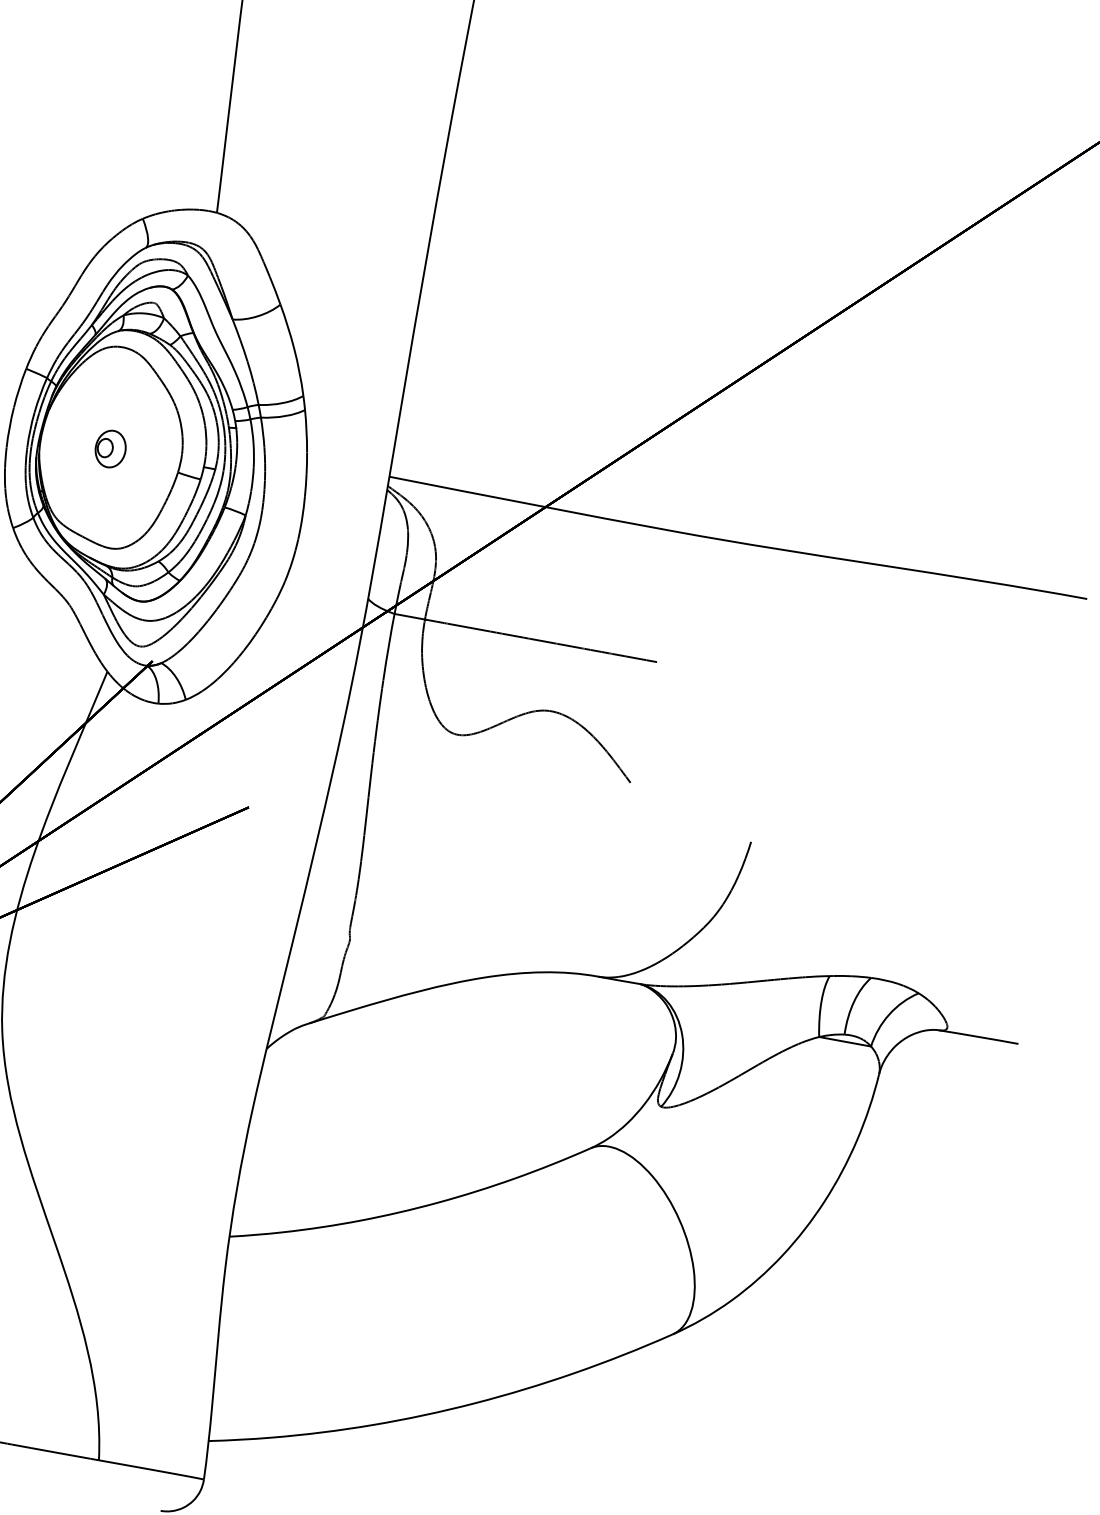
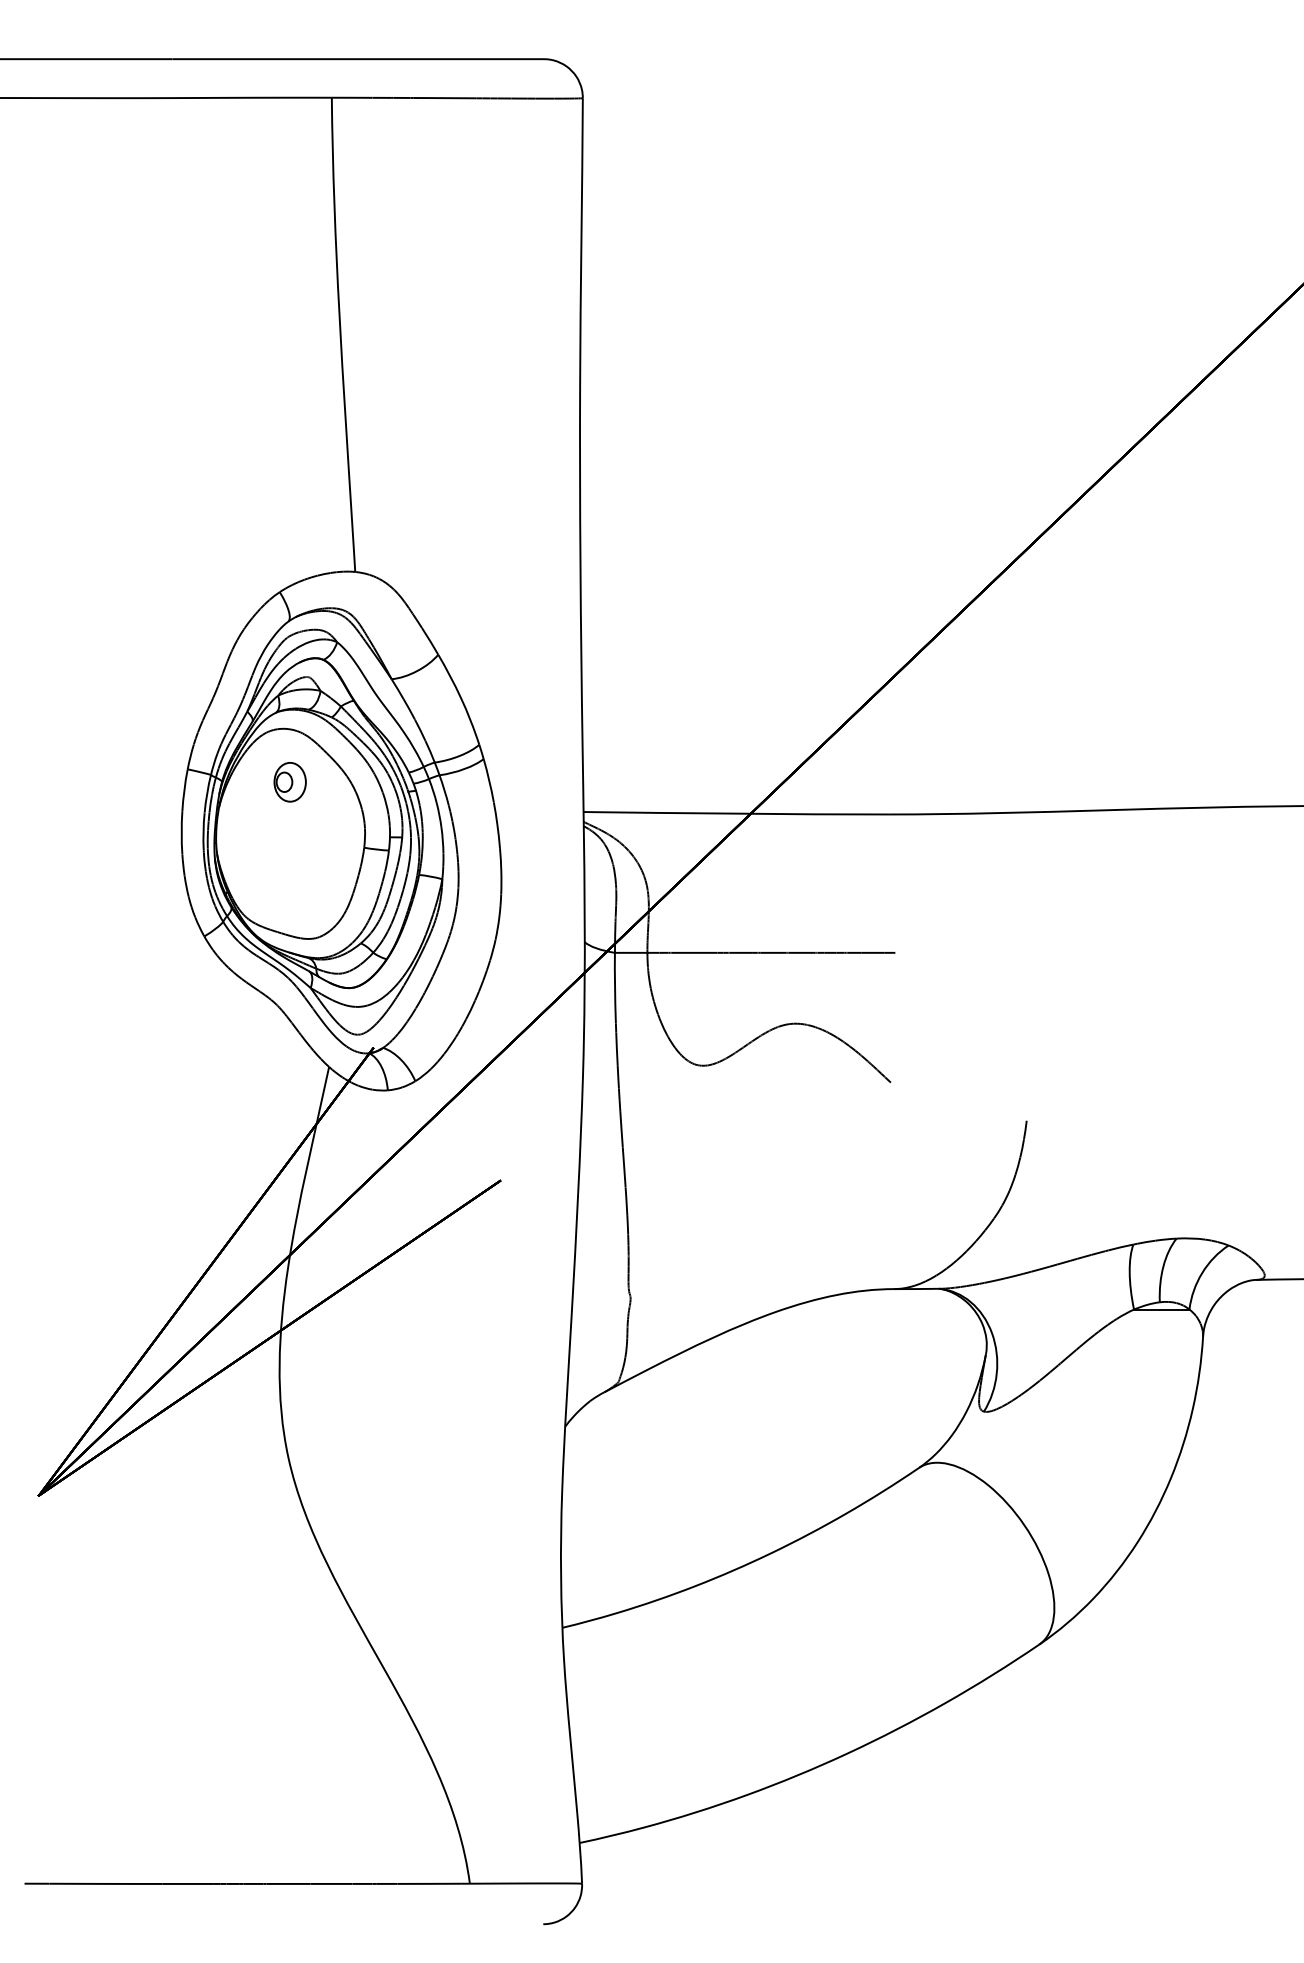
part: (109, 449) -> (289, 782), moved

